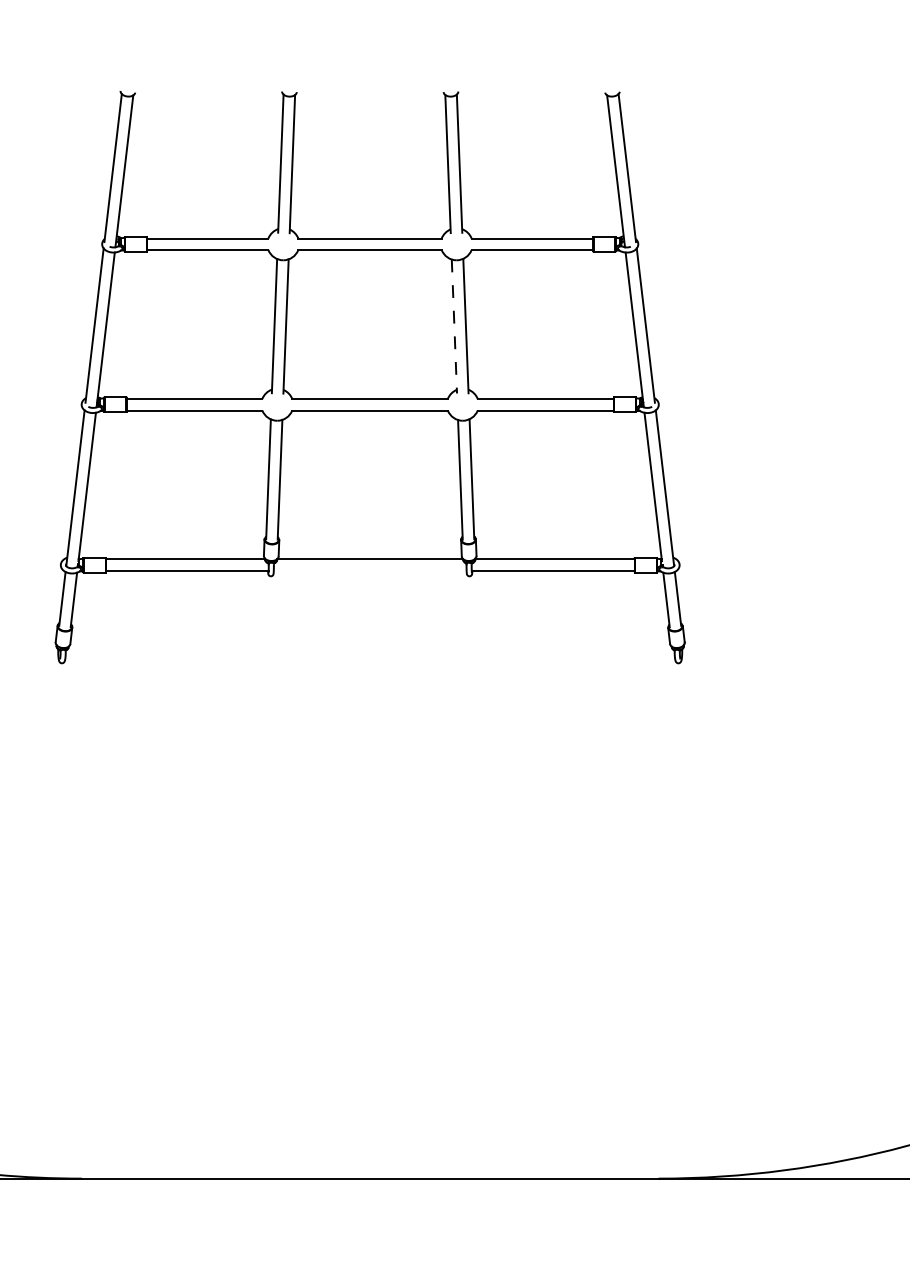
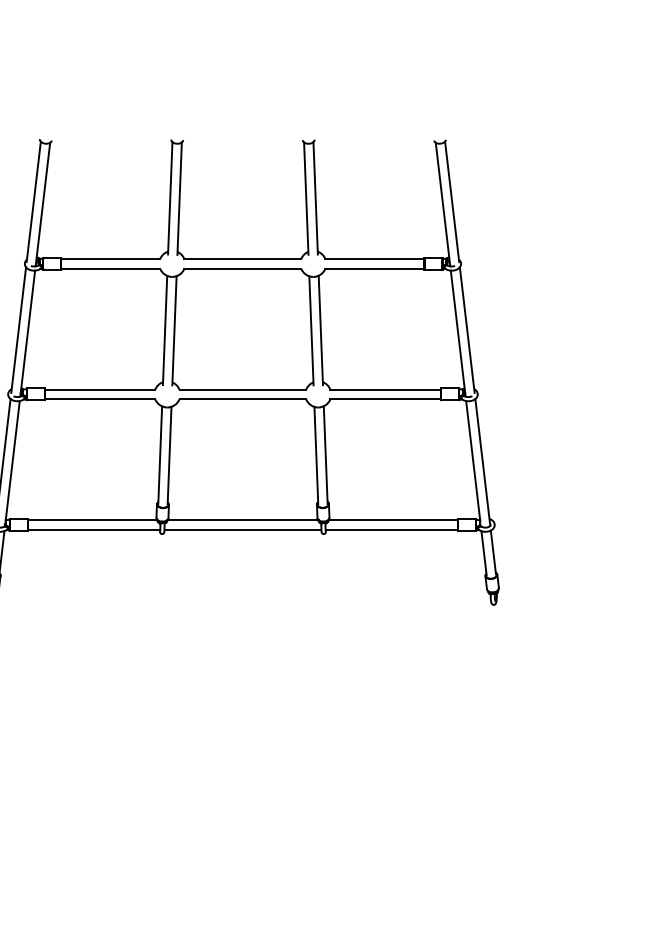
line: (454, 327) -> (311, 331), dashed -> solid
line: (369, 570) -> (242, 529), added

